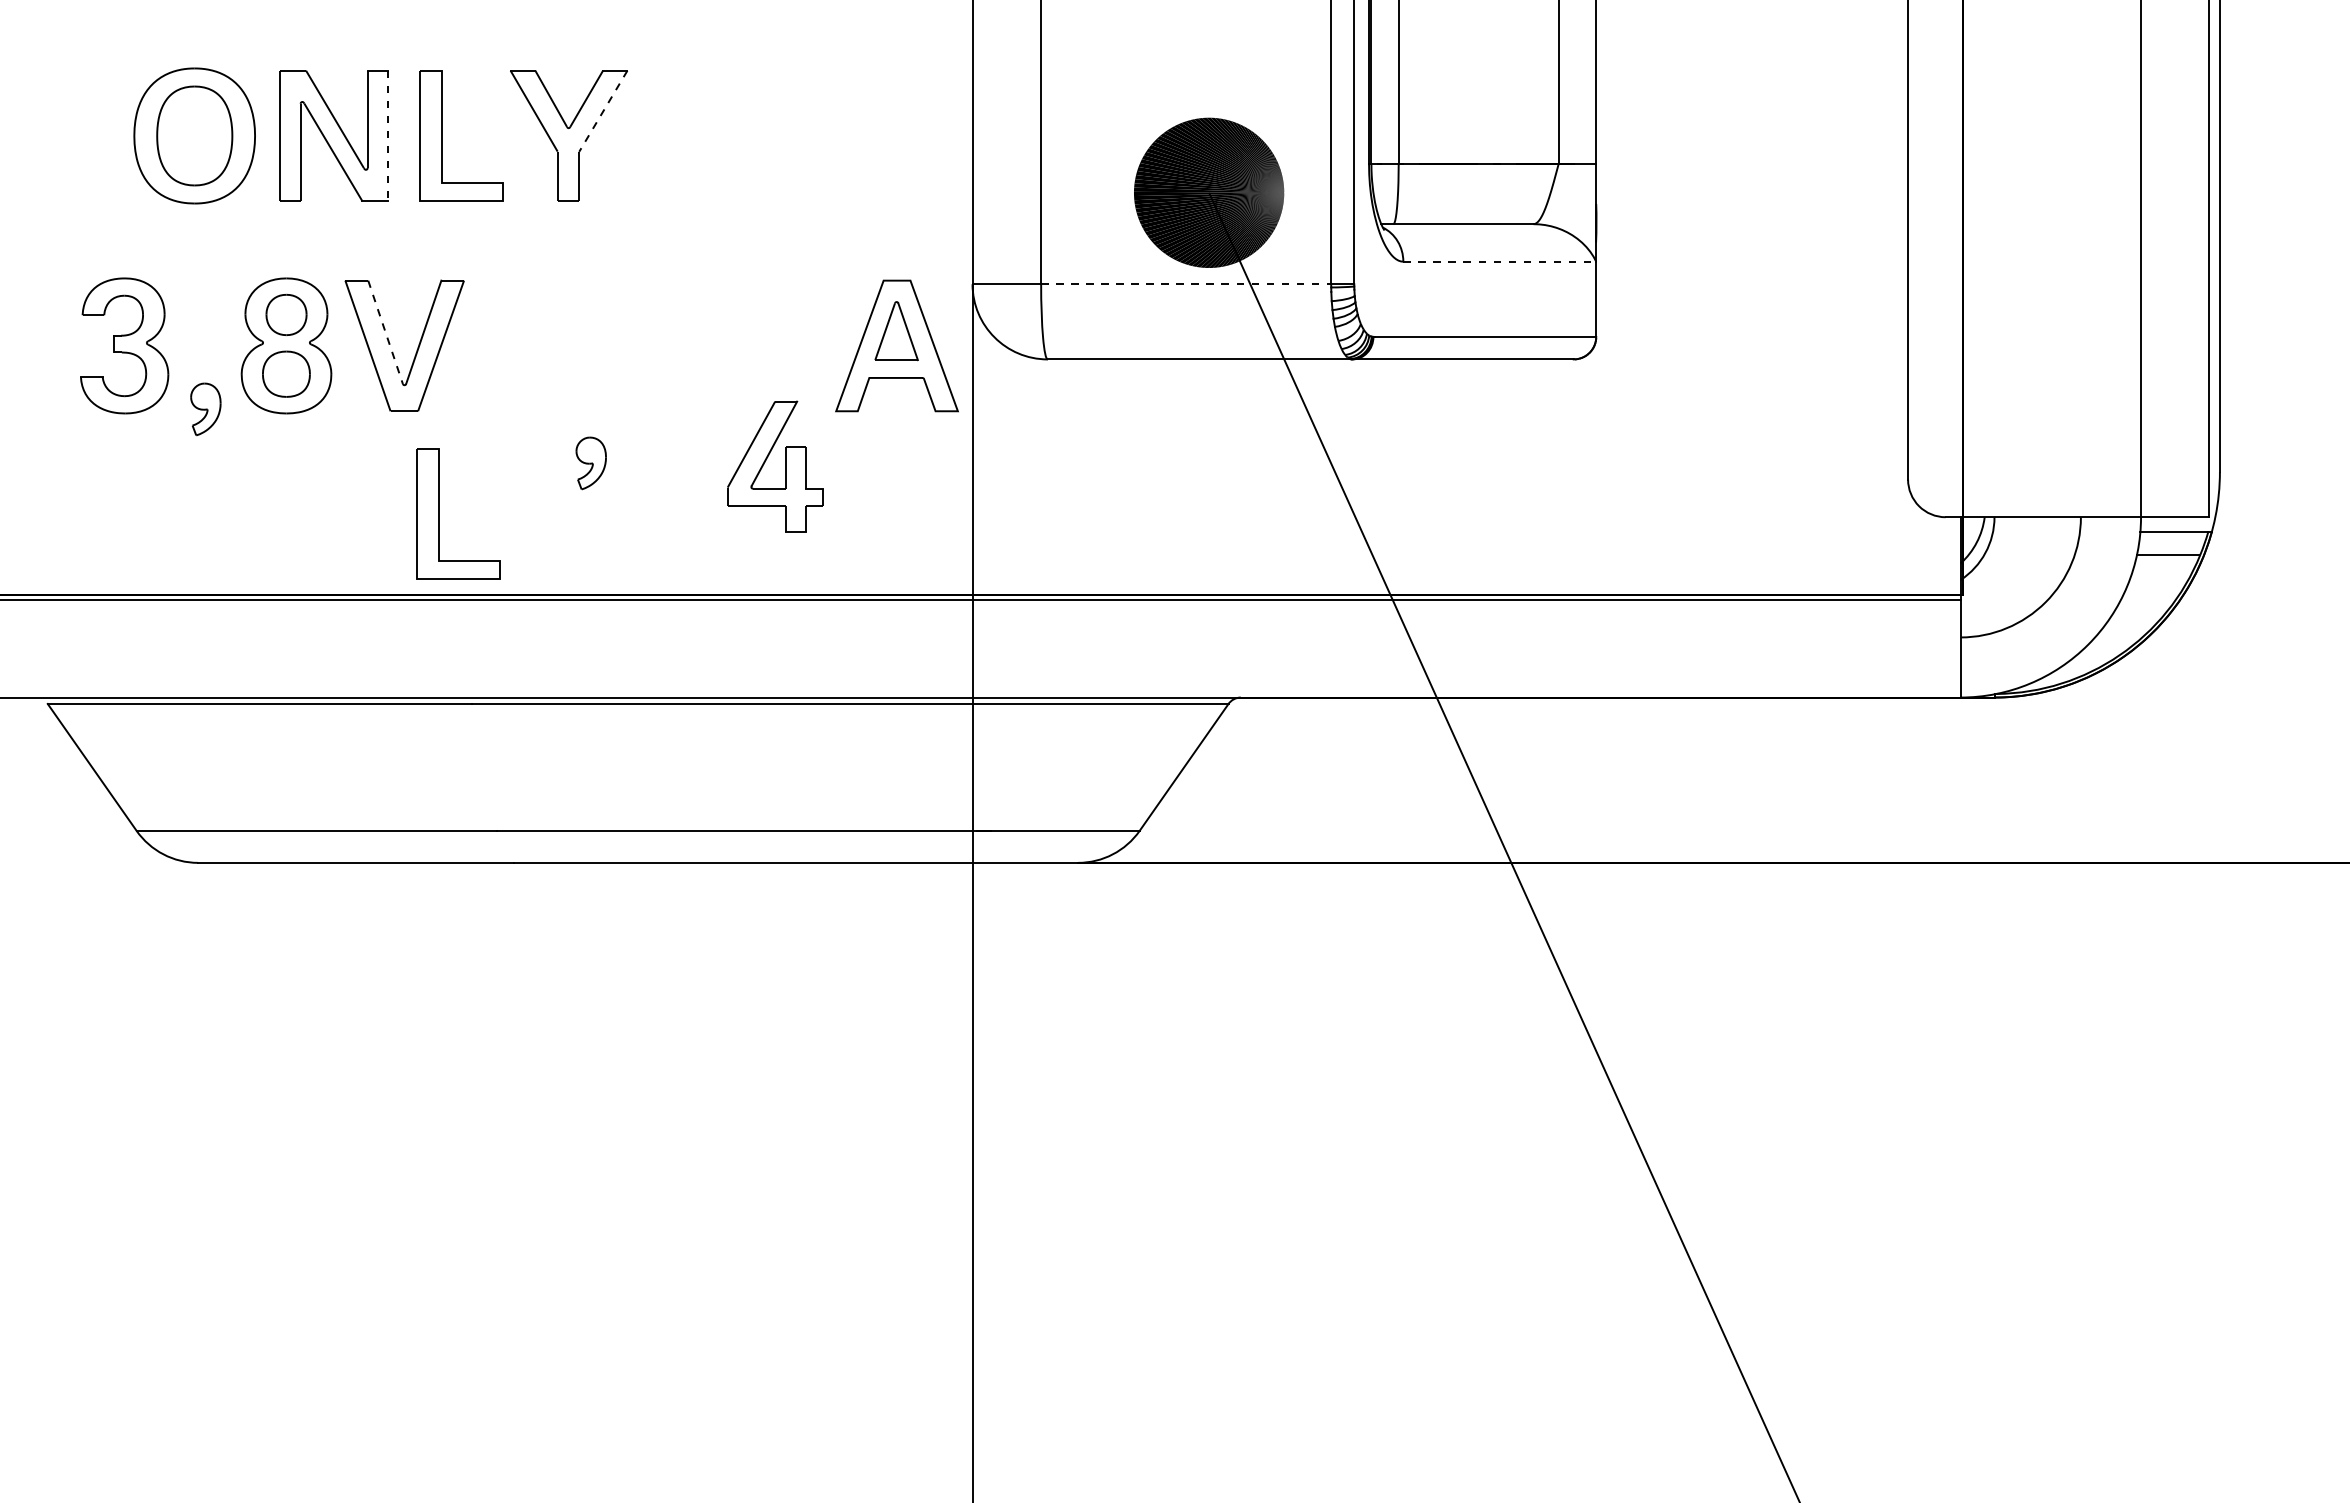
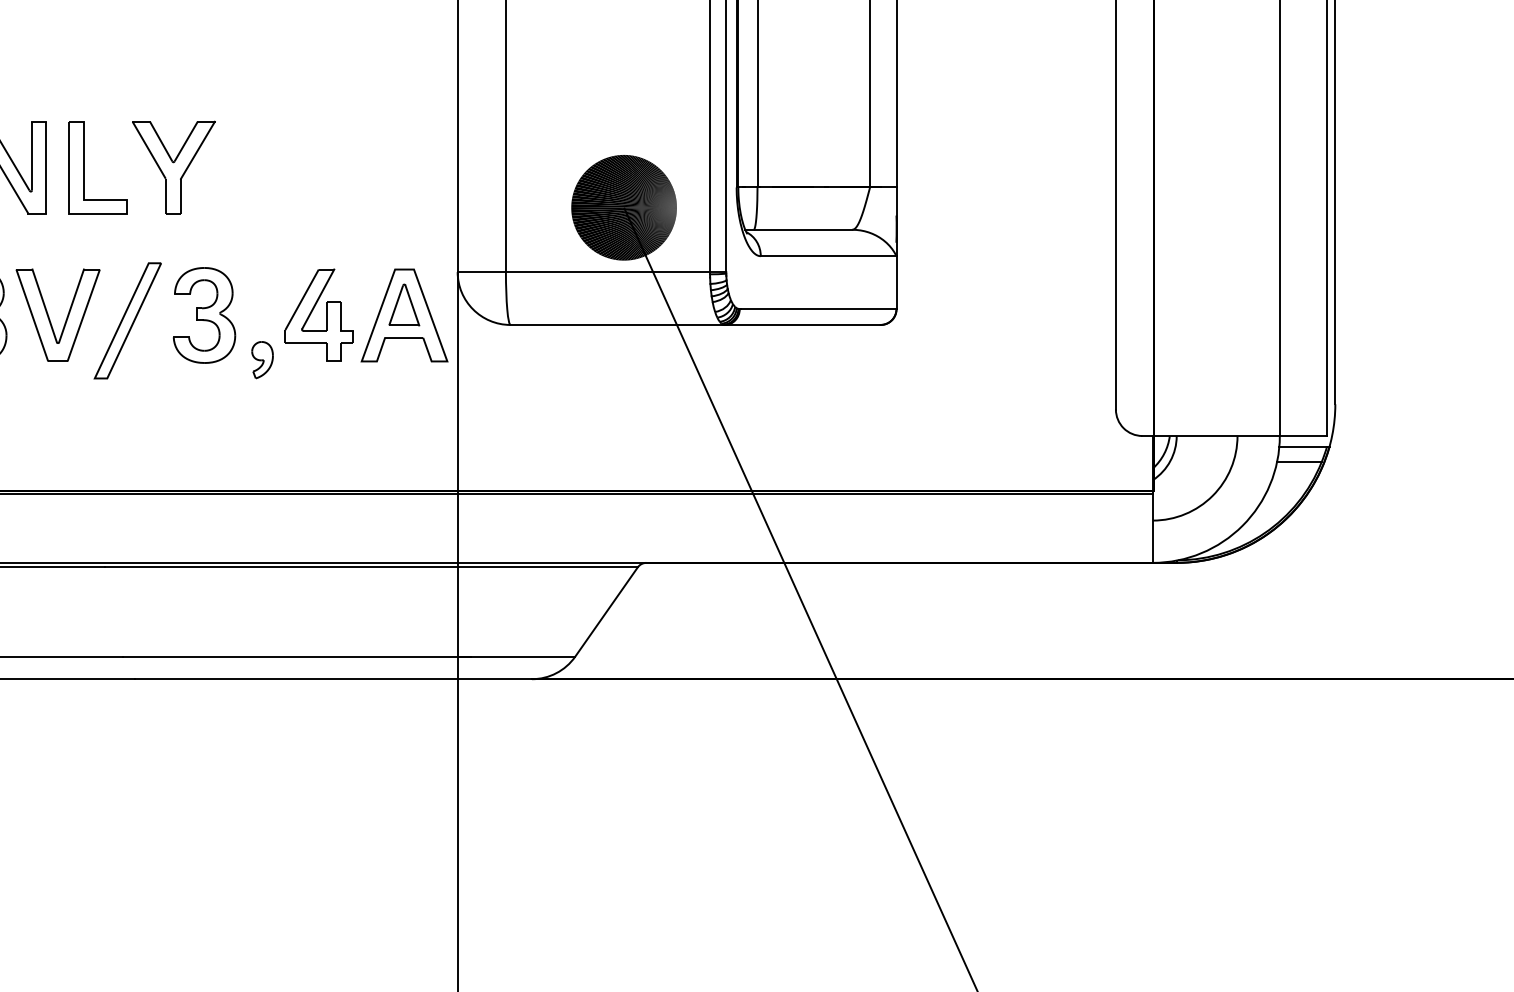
line: (603, 111) -> (198, 150), dashed -> solid
line: (387, 135) -> (46, 167), dashed -> solid
line: (1500, 261) -> (829, 256), dashed -> solid
line: (1186, 284) -> (608, 272), dashed -> solid
line: (385, 332) -> (44, 306), dashed -> solid
part: (612, 345) -> (204, 315), added
part: (503, 353) -> (127, 320), added
part: (590, 463) -> (262, 360), moved
part: (785, 466) -> (326, 315), moved
part: (439, 513) -> (82, 433), removed

